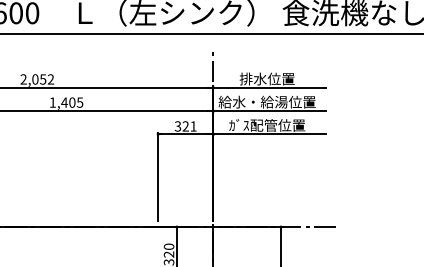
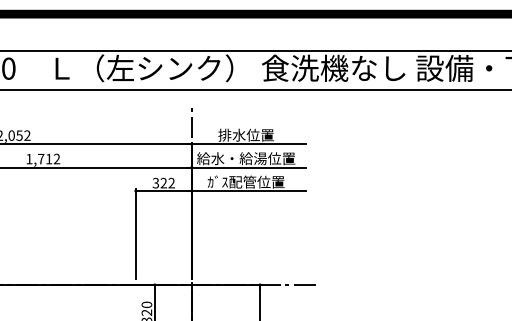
text: (71, 102) -> (48, 158), 1,405 -> 1,712
text: (193, 125) -> (171, 182), 321 -> 322

